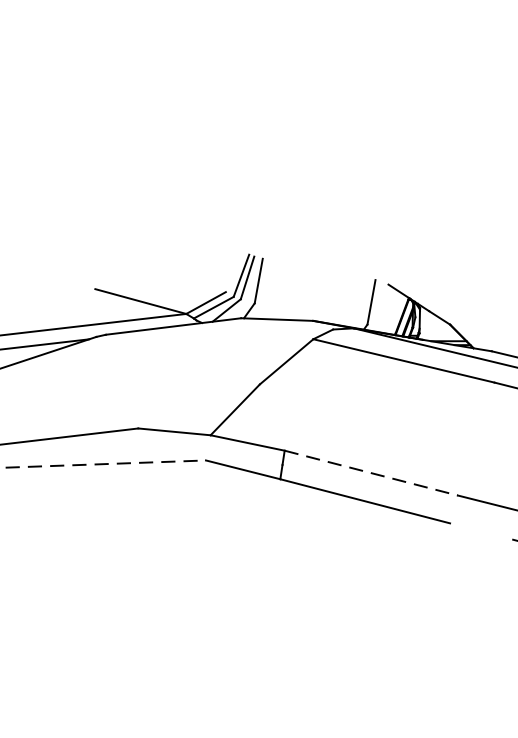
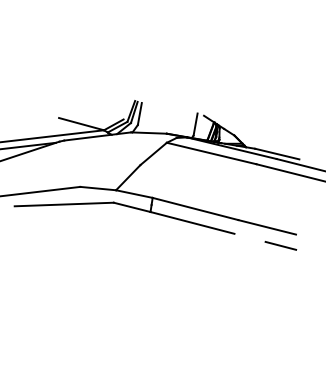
line: (106, 464) -> (64, 204), dashed -> solid
line: (371, 474) -> (195, 209), dashed -> solid

